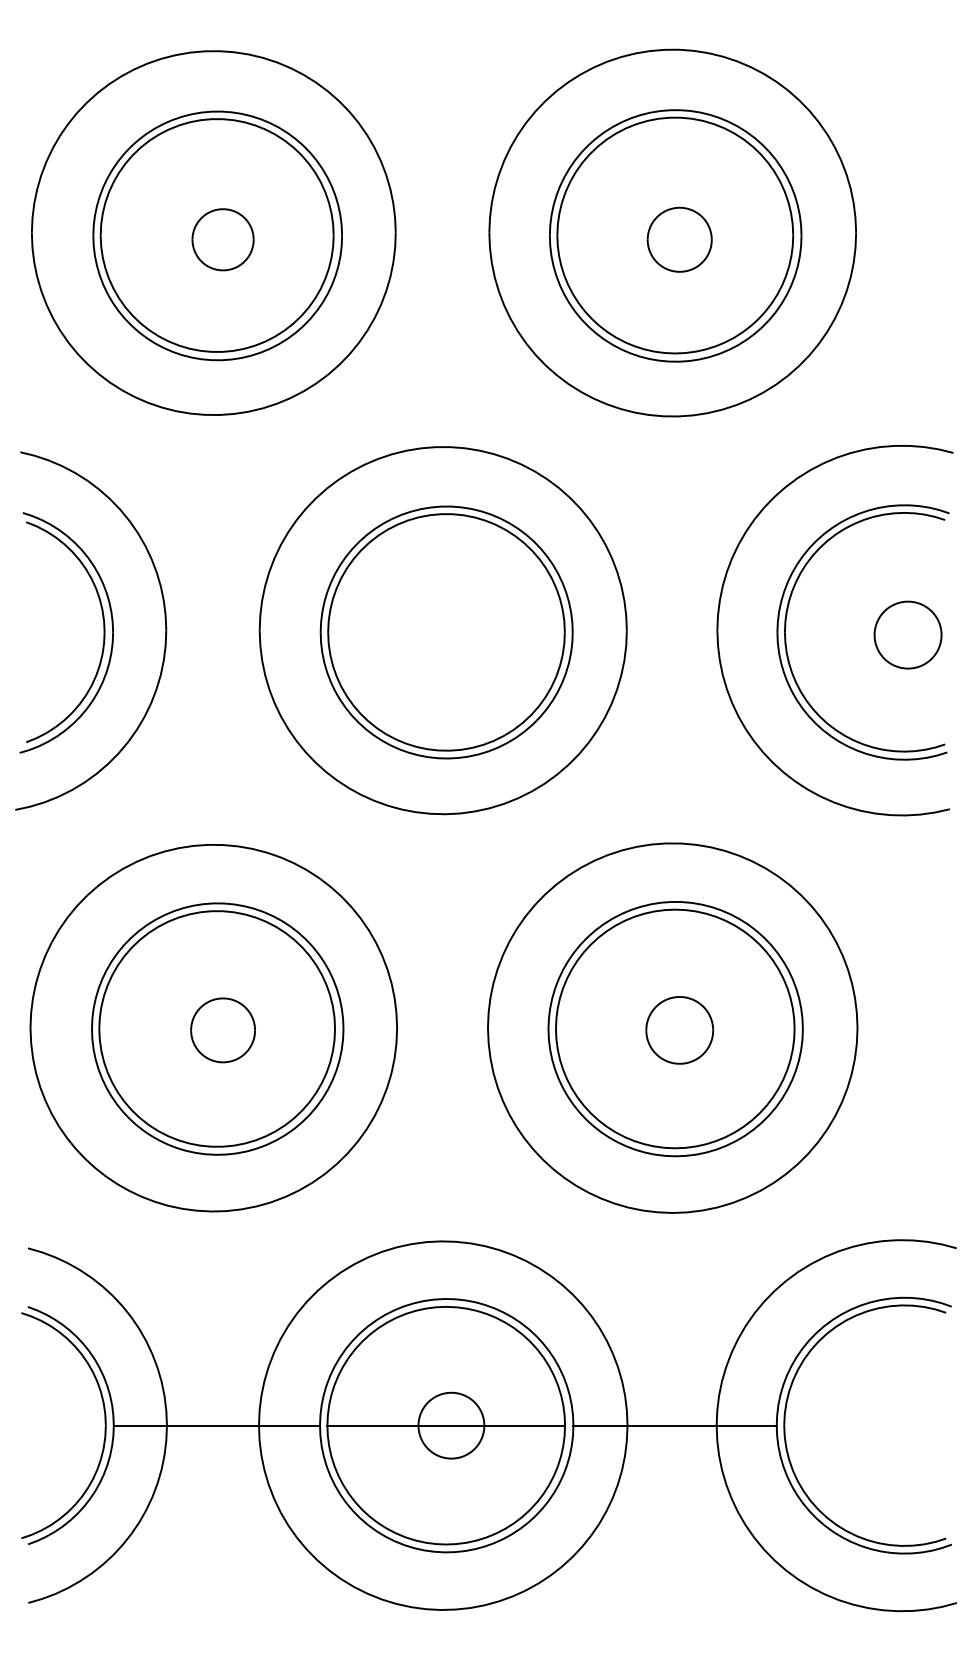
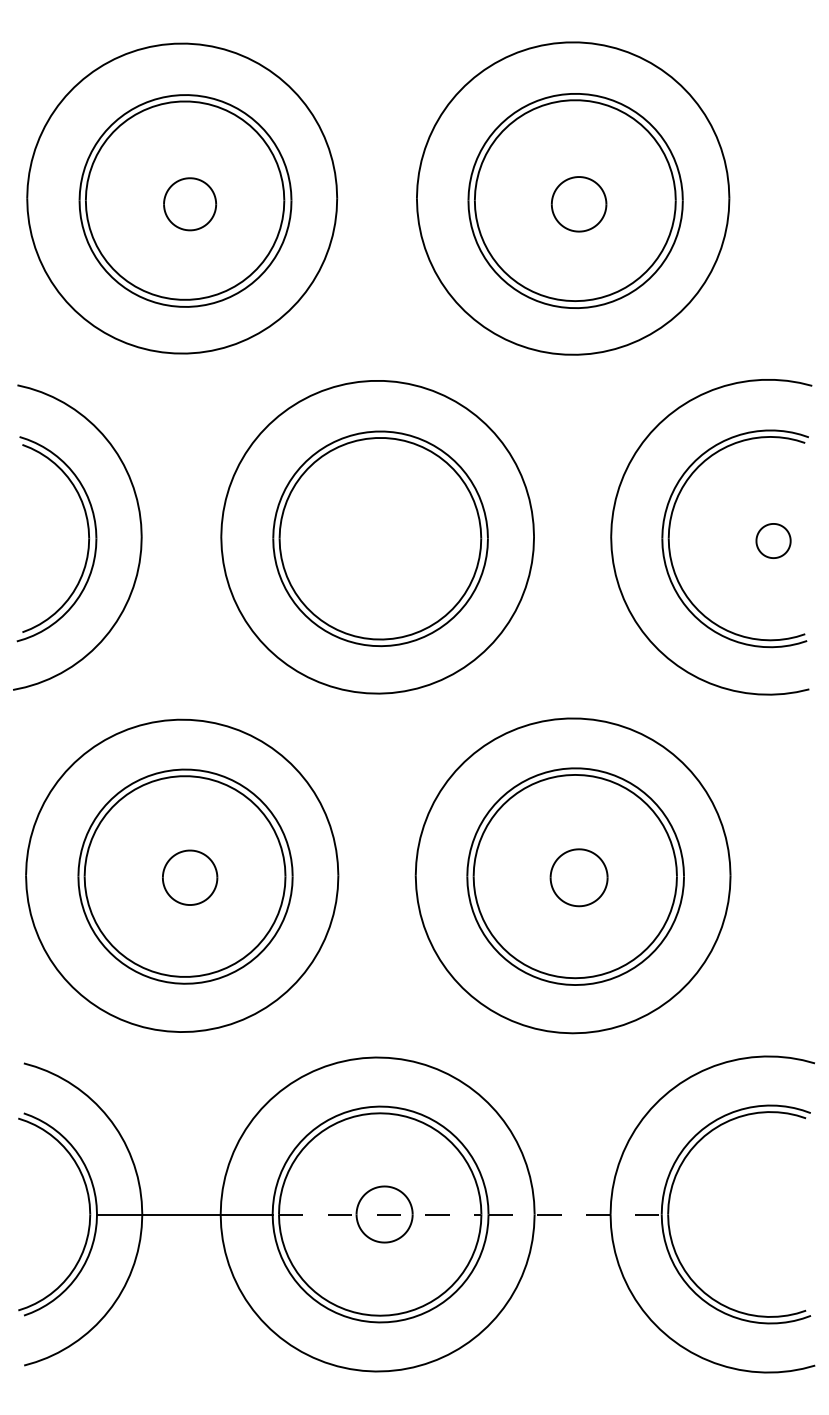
part: (907, 634) -> (773, 540), size x0.6
line: (446, 1425) -> (380, 1214), solid -> dashed
line: (675, 1425) -> (575, 1214), solid -> dashed

